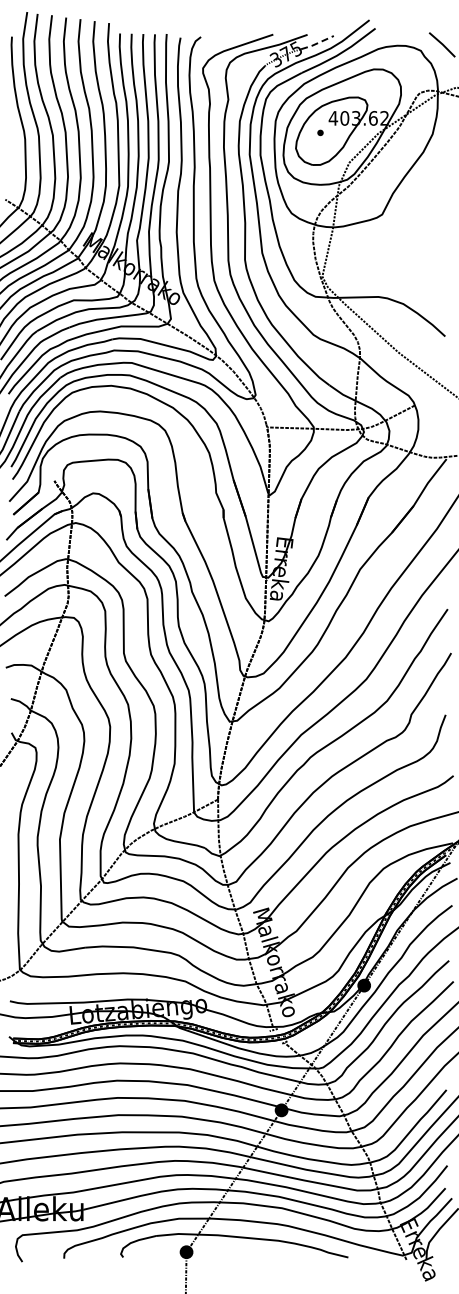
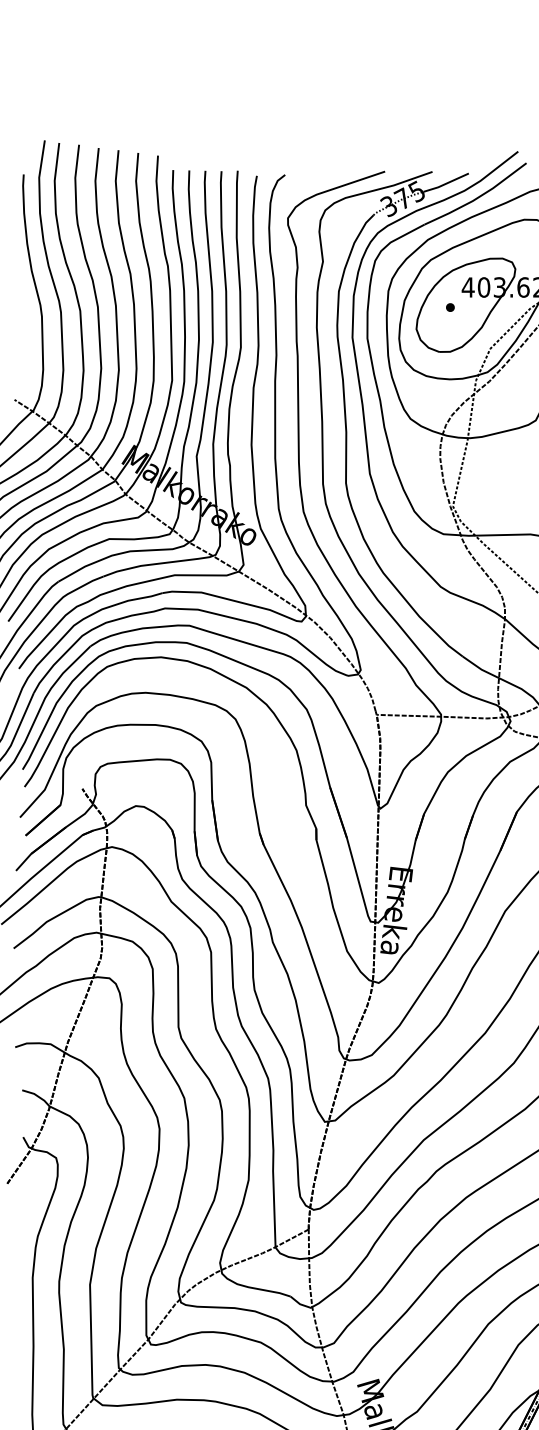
line: (317, 43) -> (446, 183), dashed -> solid

